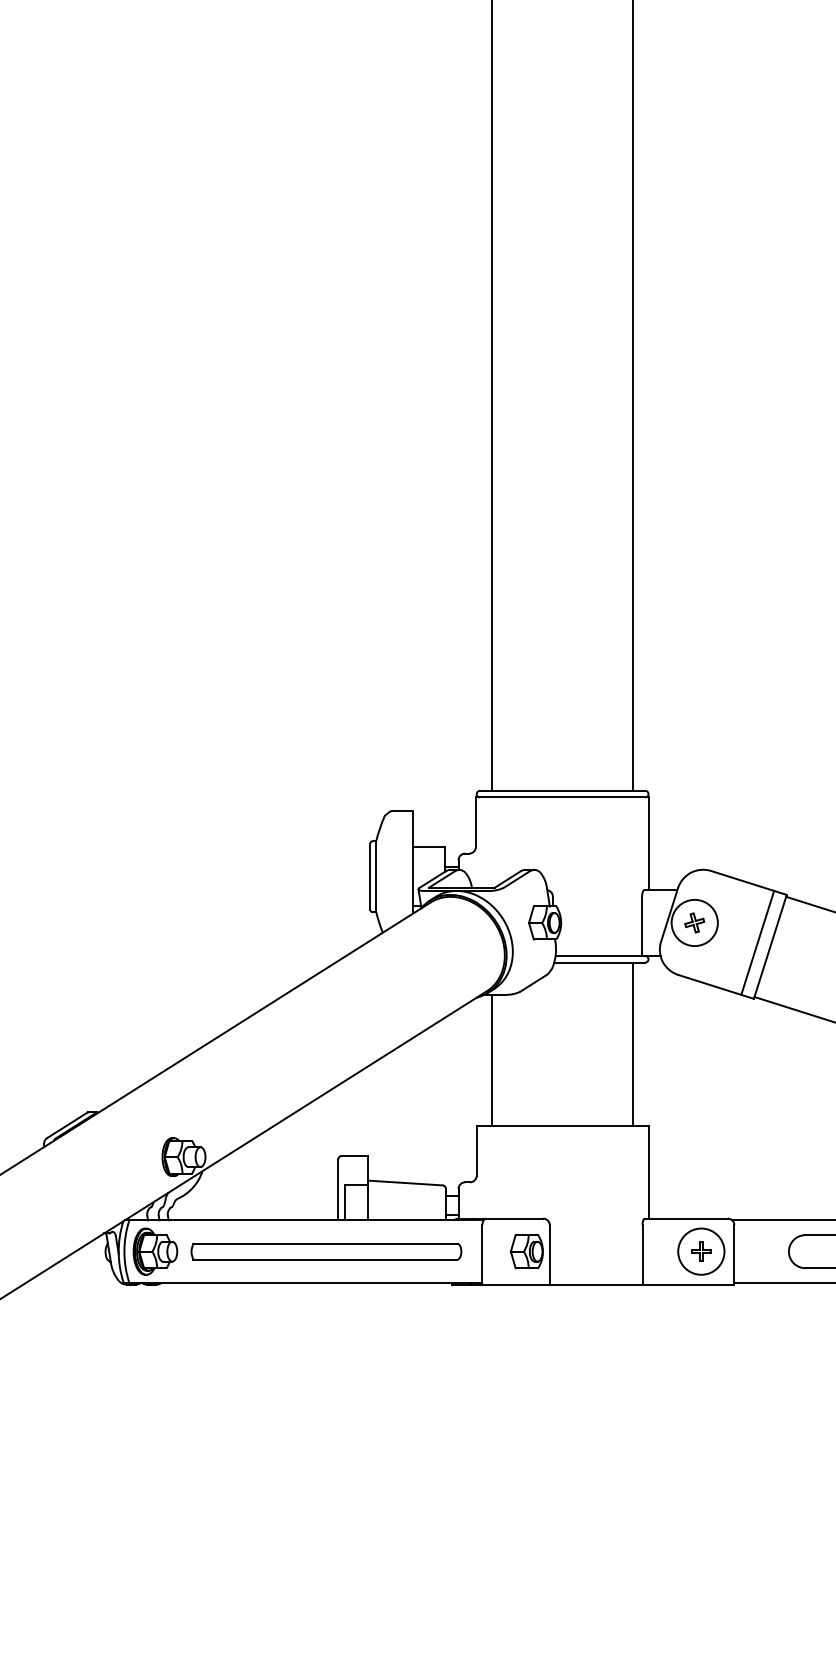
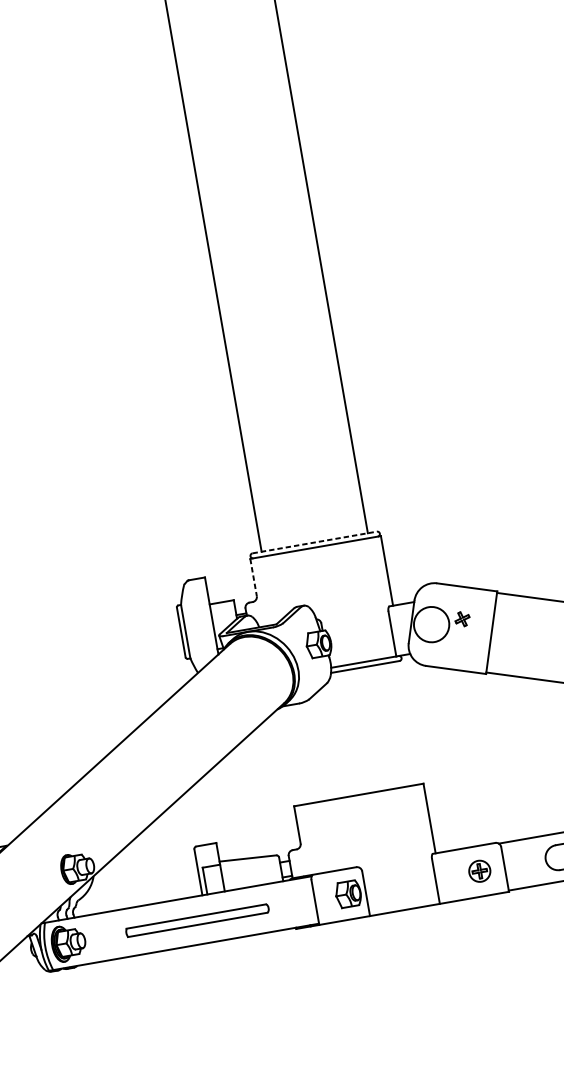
line: (562, 790) -> (314, 542), solid -> dashed
line: (475, 822) -> (253, 577), solid -> dashed
part: (694, 922) -> (462, 618), moved
line: (757, 942) -> (481, 631), removed
line: (633, 1044) -> (401, 724), removed
line: (492, 1060) -> (297, 754), removed
part: (326, 1251) -> (197, 920), size x0.7
circle: (701, 1251) -> (479, 871), size x0.6

